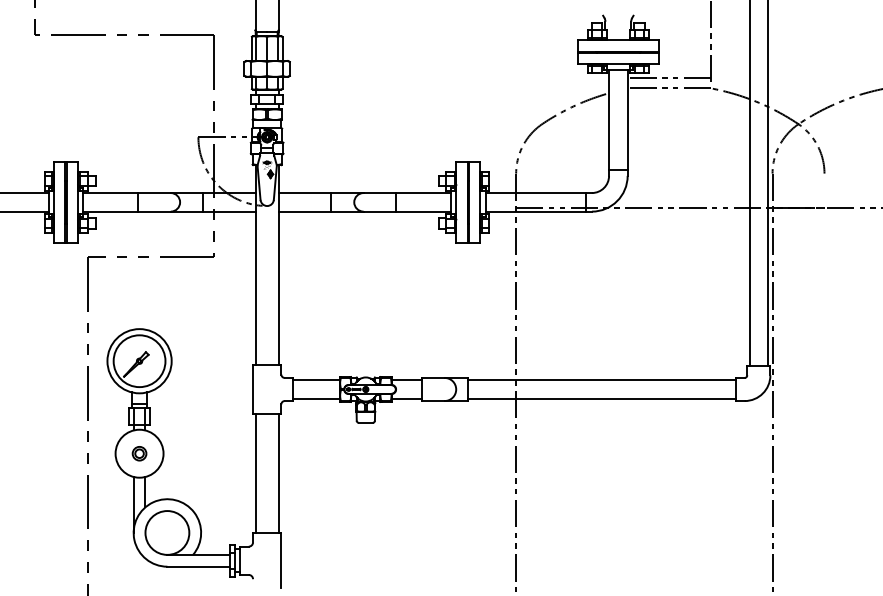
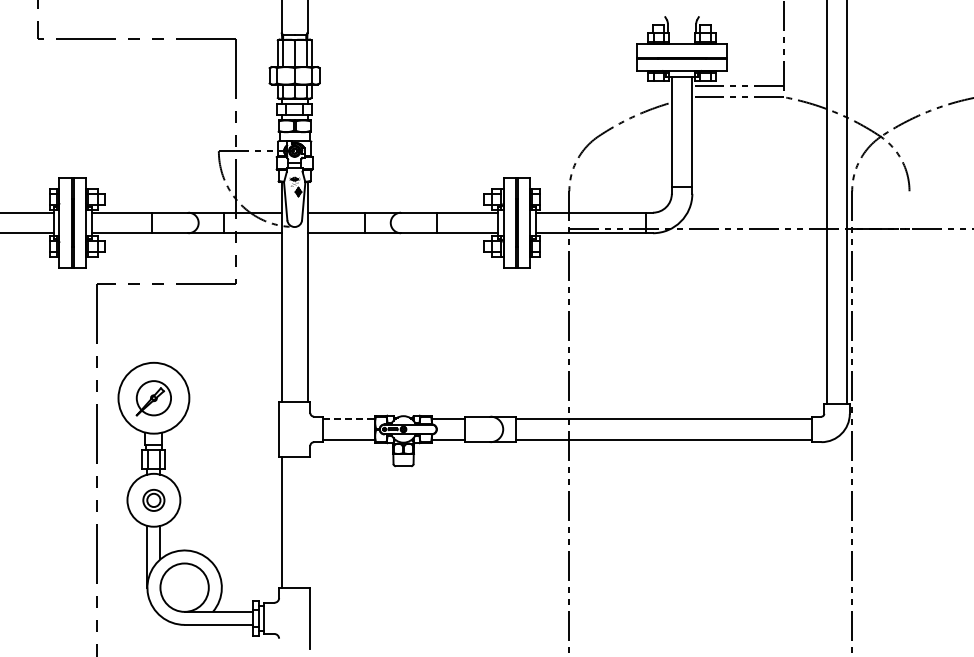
circle: (139, 360) -> (153, 397), size x0.6
line: (316, 380) -> (349, 419), solid -> dashed
part: (139, 453) -> (153, 499), size x1.4
line: (278, 473) -> (307, 522), removed

